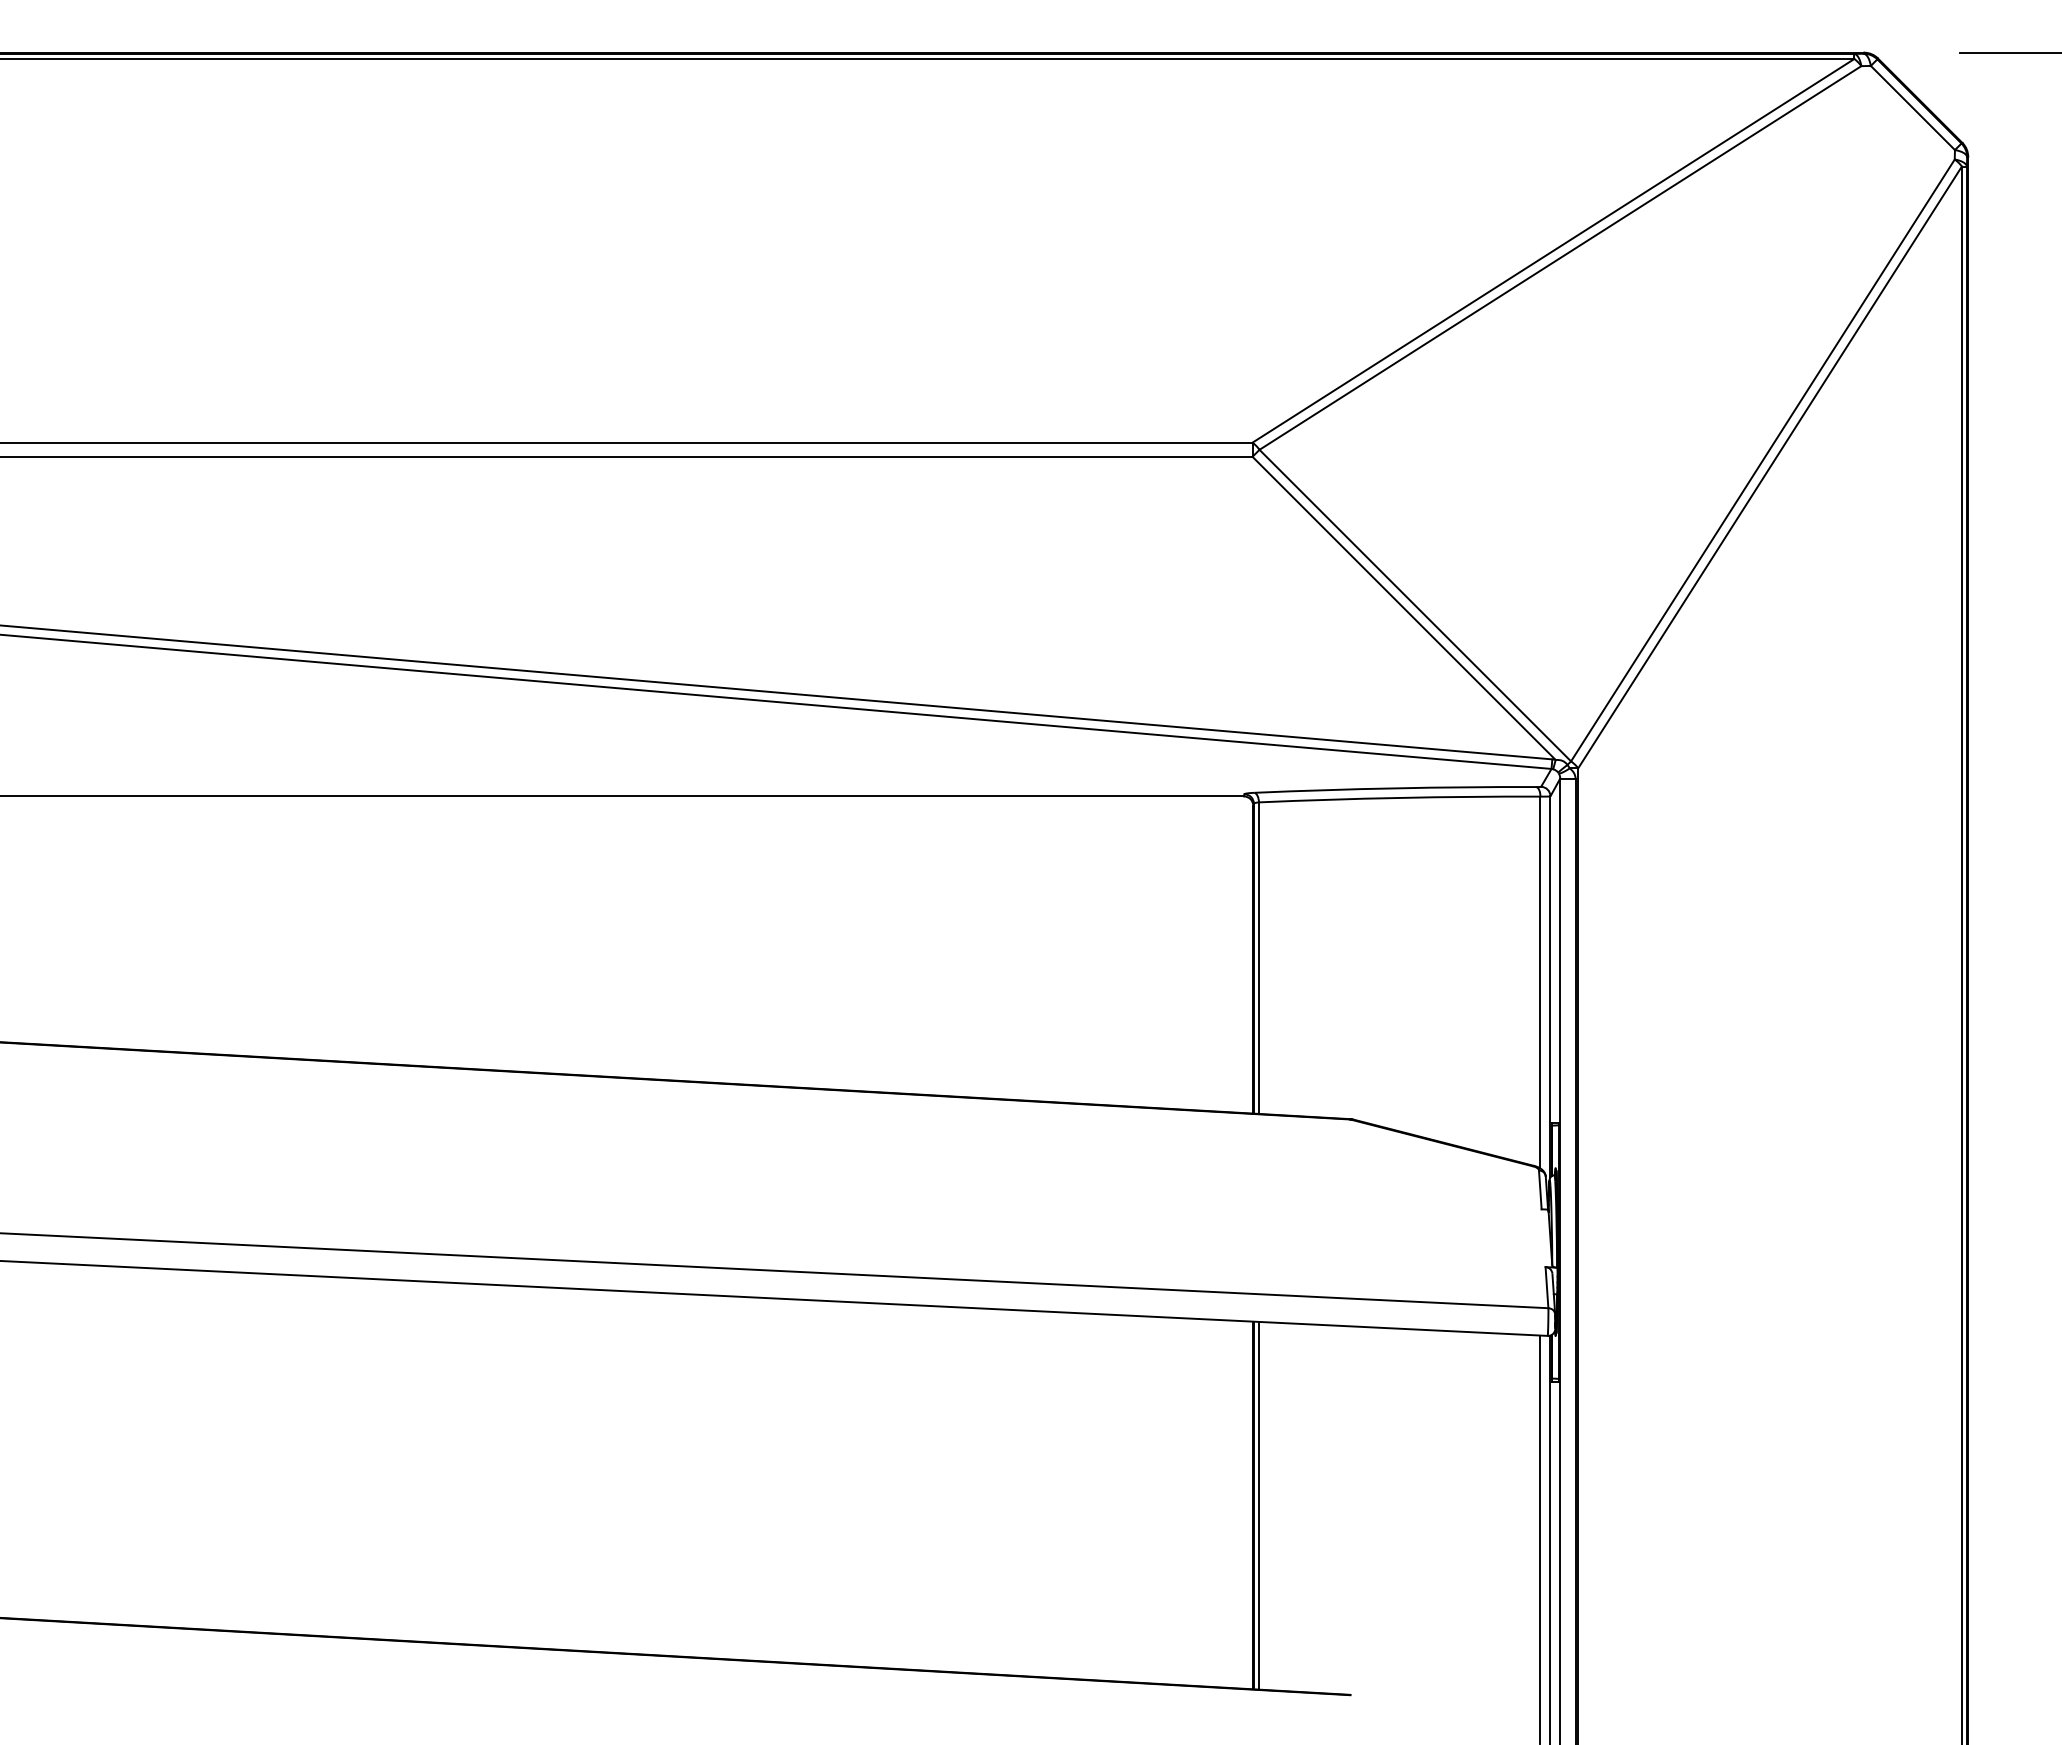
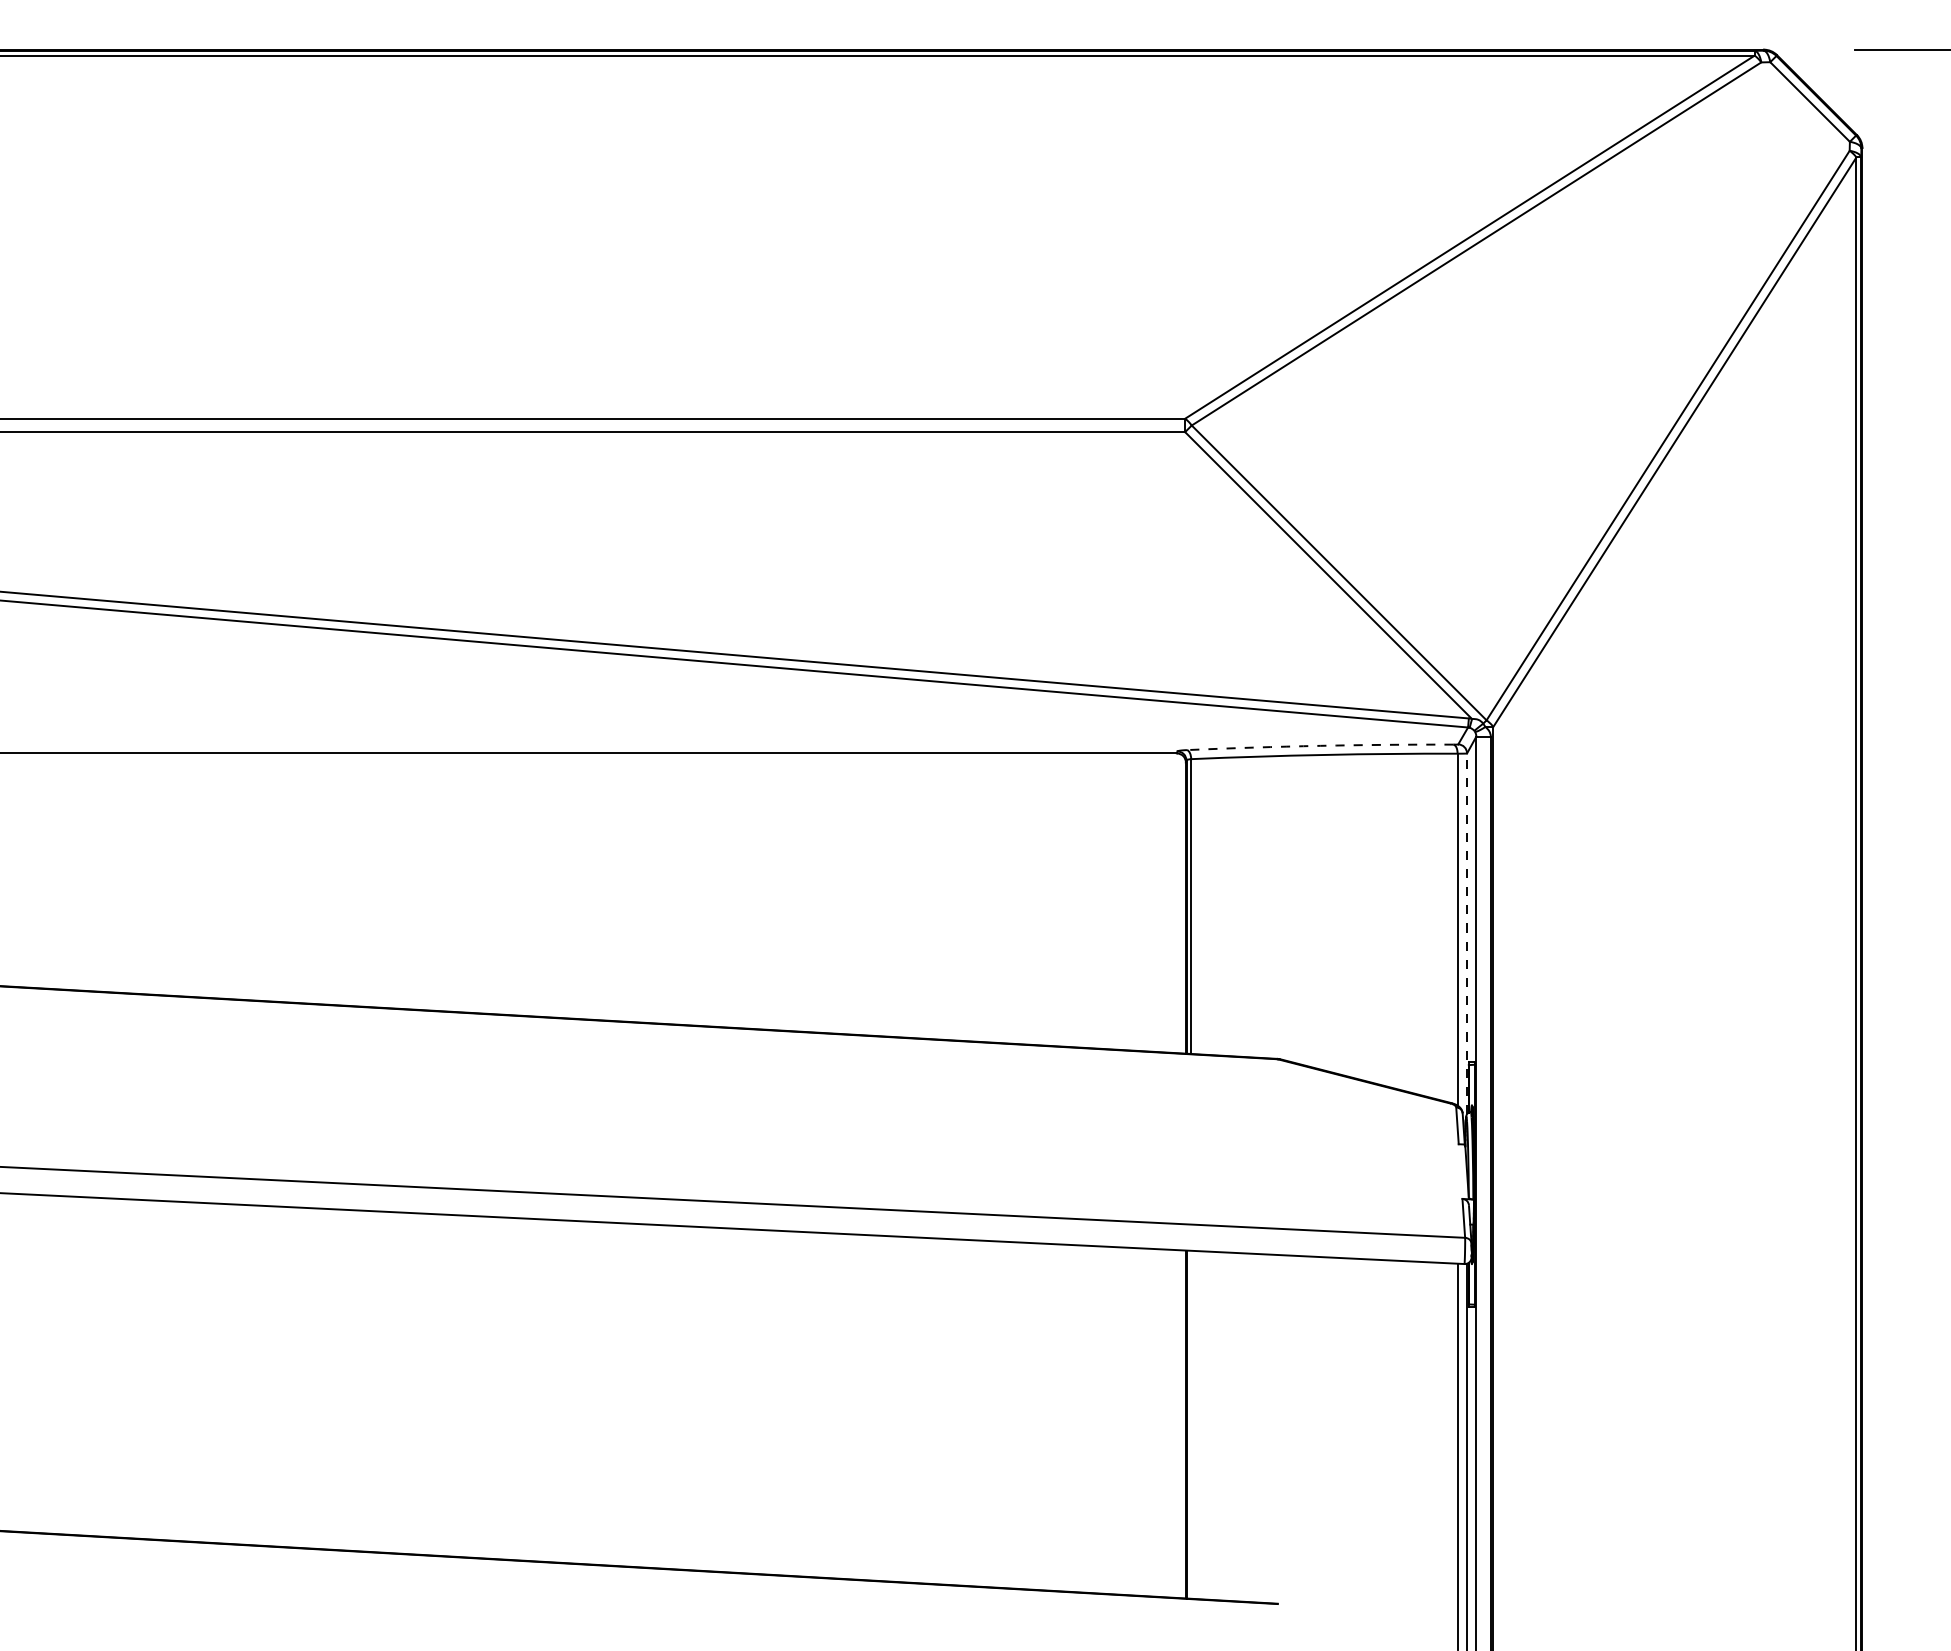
arc: (1395, 787) -> (1320, 745), solid -> dashed
line: (1550, 986) -> (1467, 933), solid -> dashed
line: (1259, 1505) -> (1191, 1424), removed

